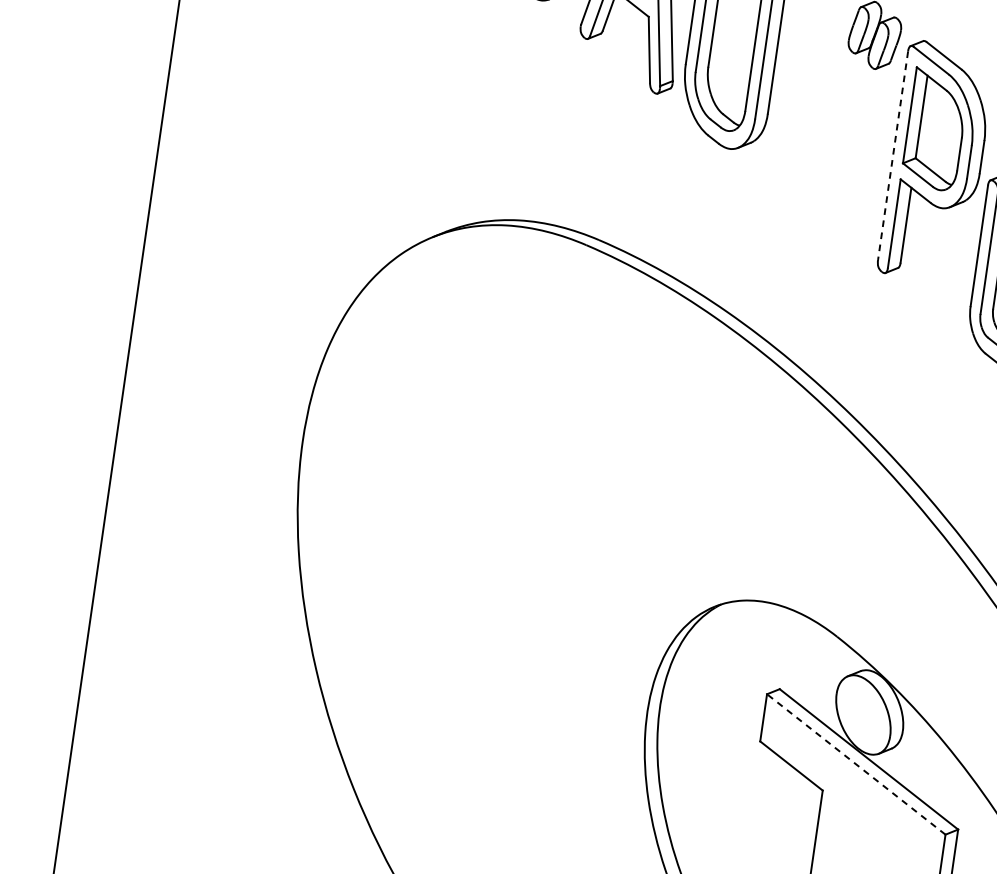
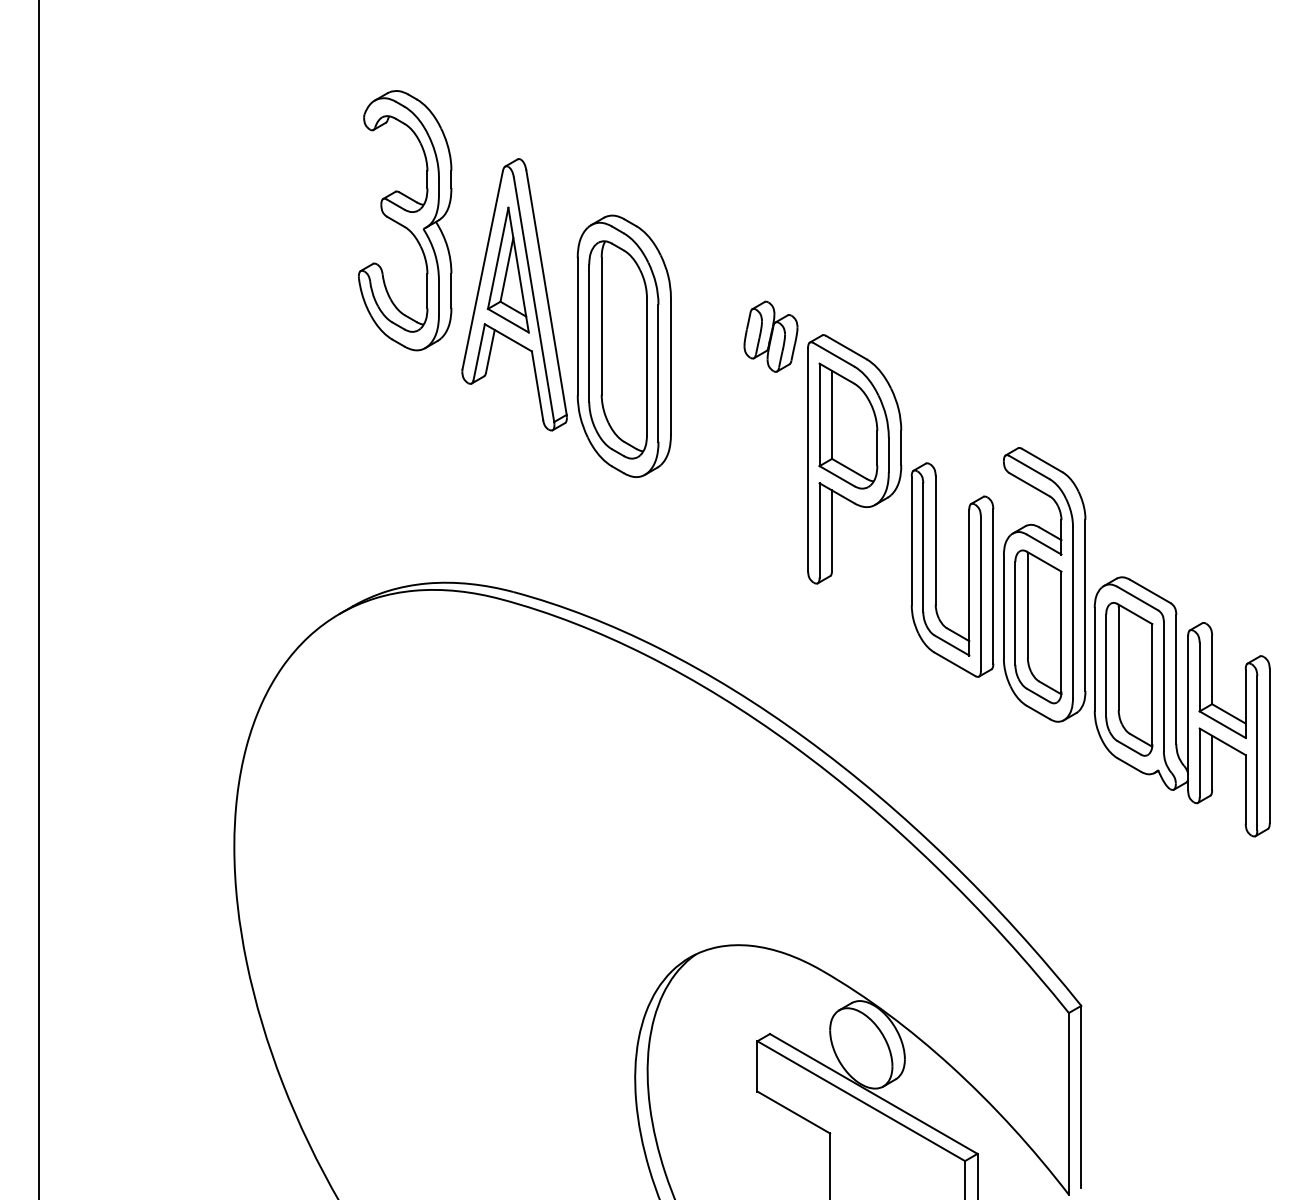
line: (893, 156) -> (808, 460), dashed -> solid
line: (856, 764) -> (861, 1101), dashed -> solid

